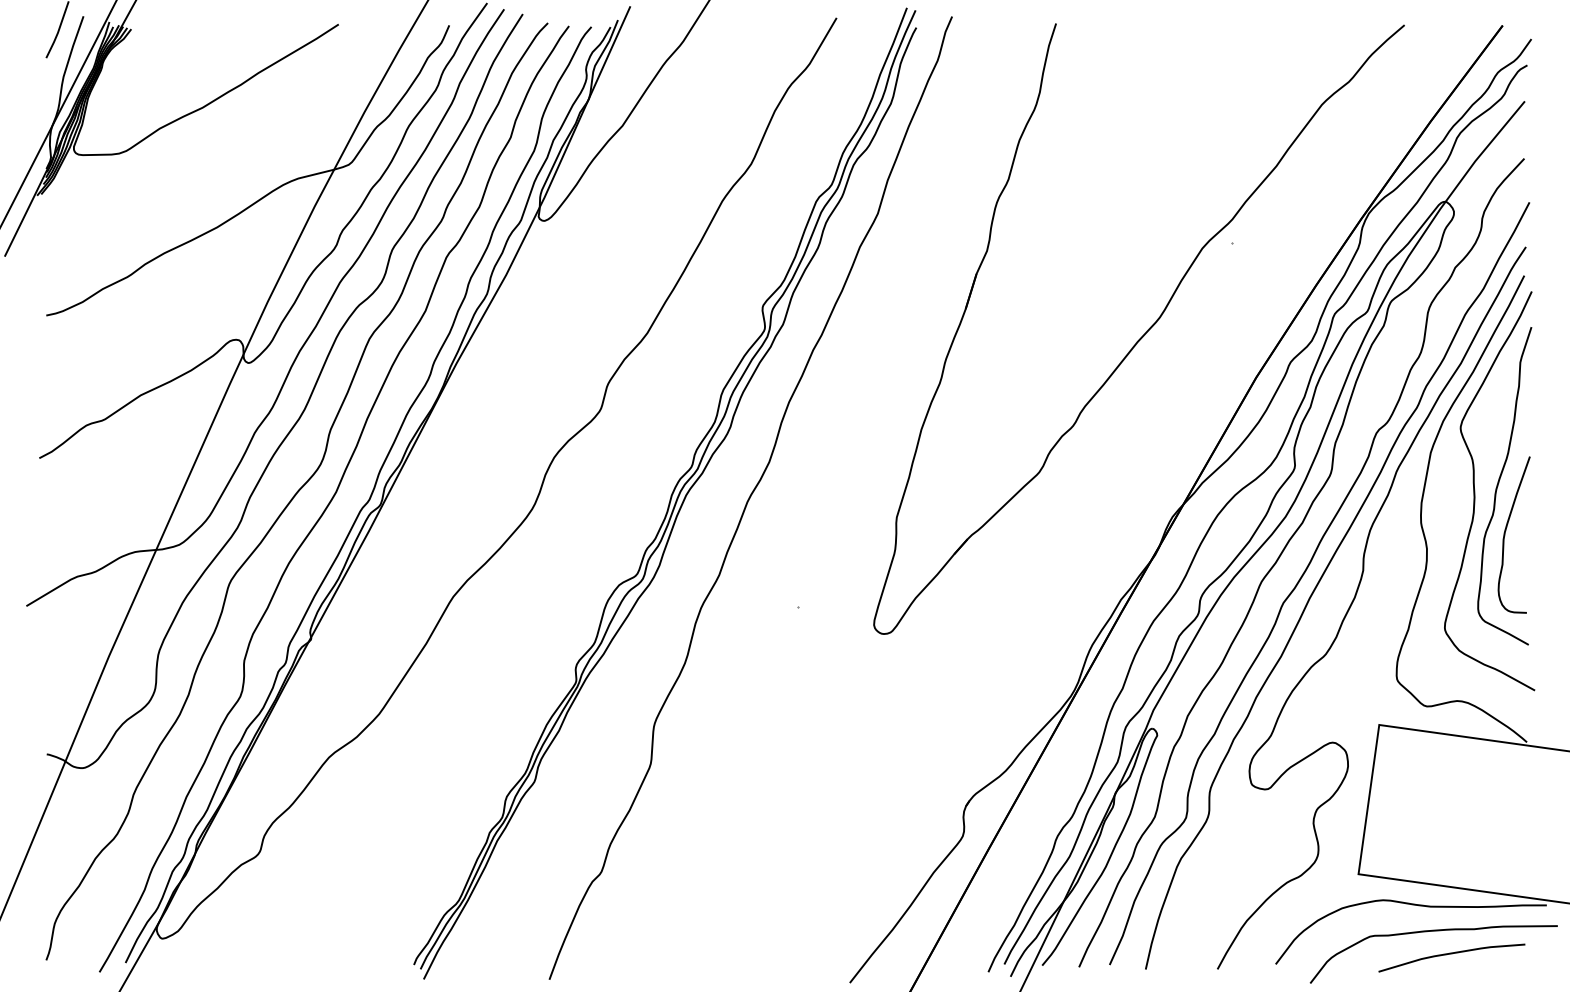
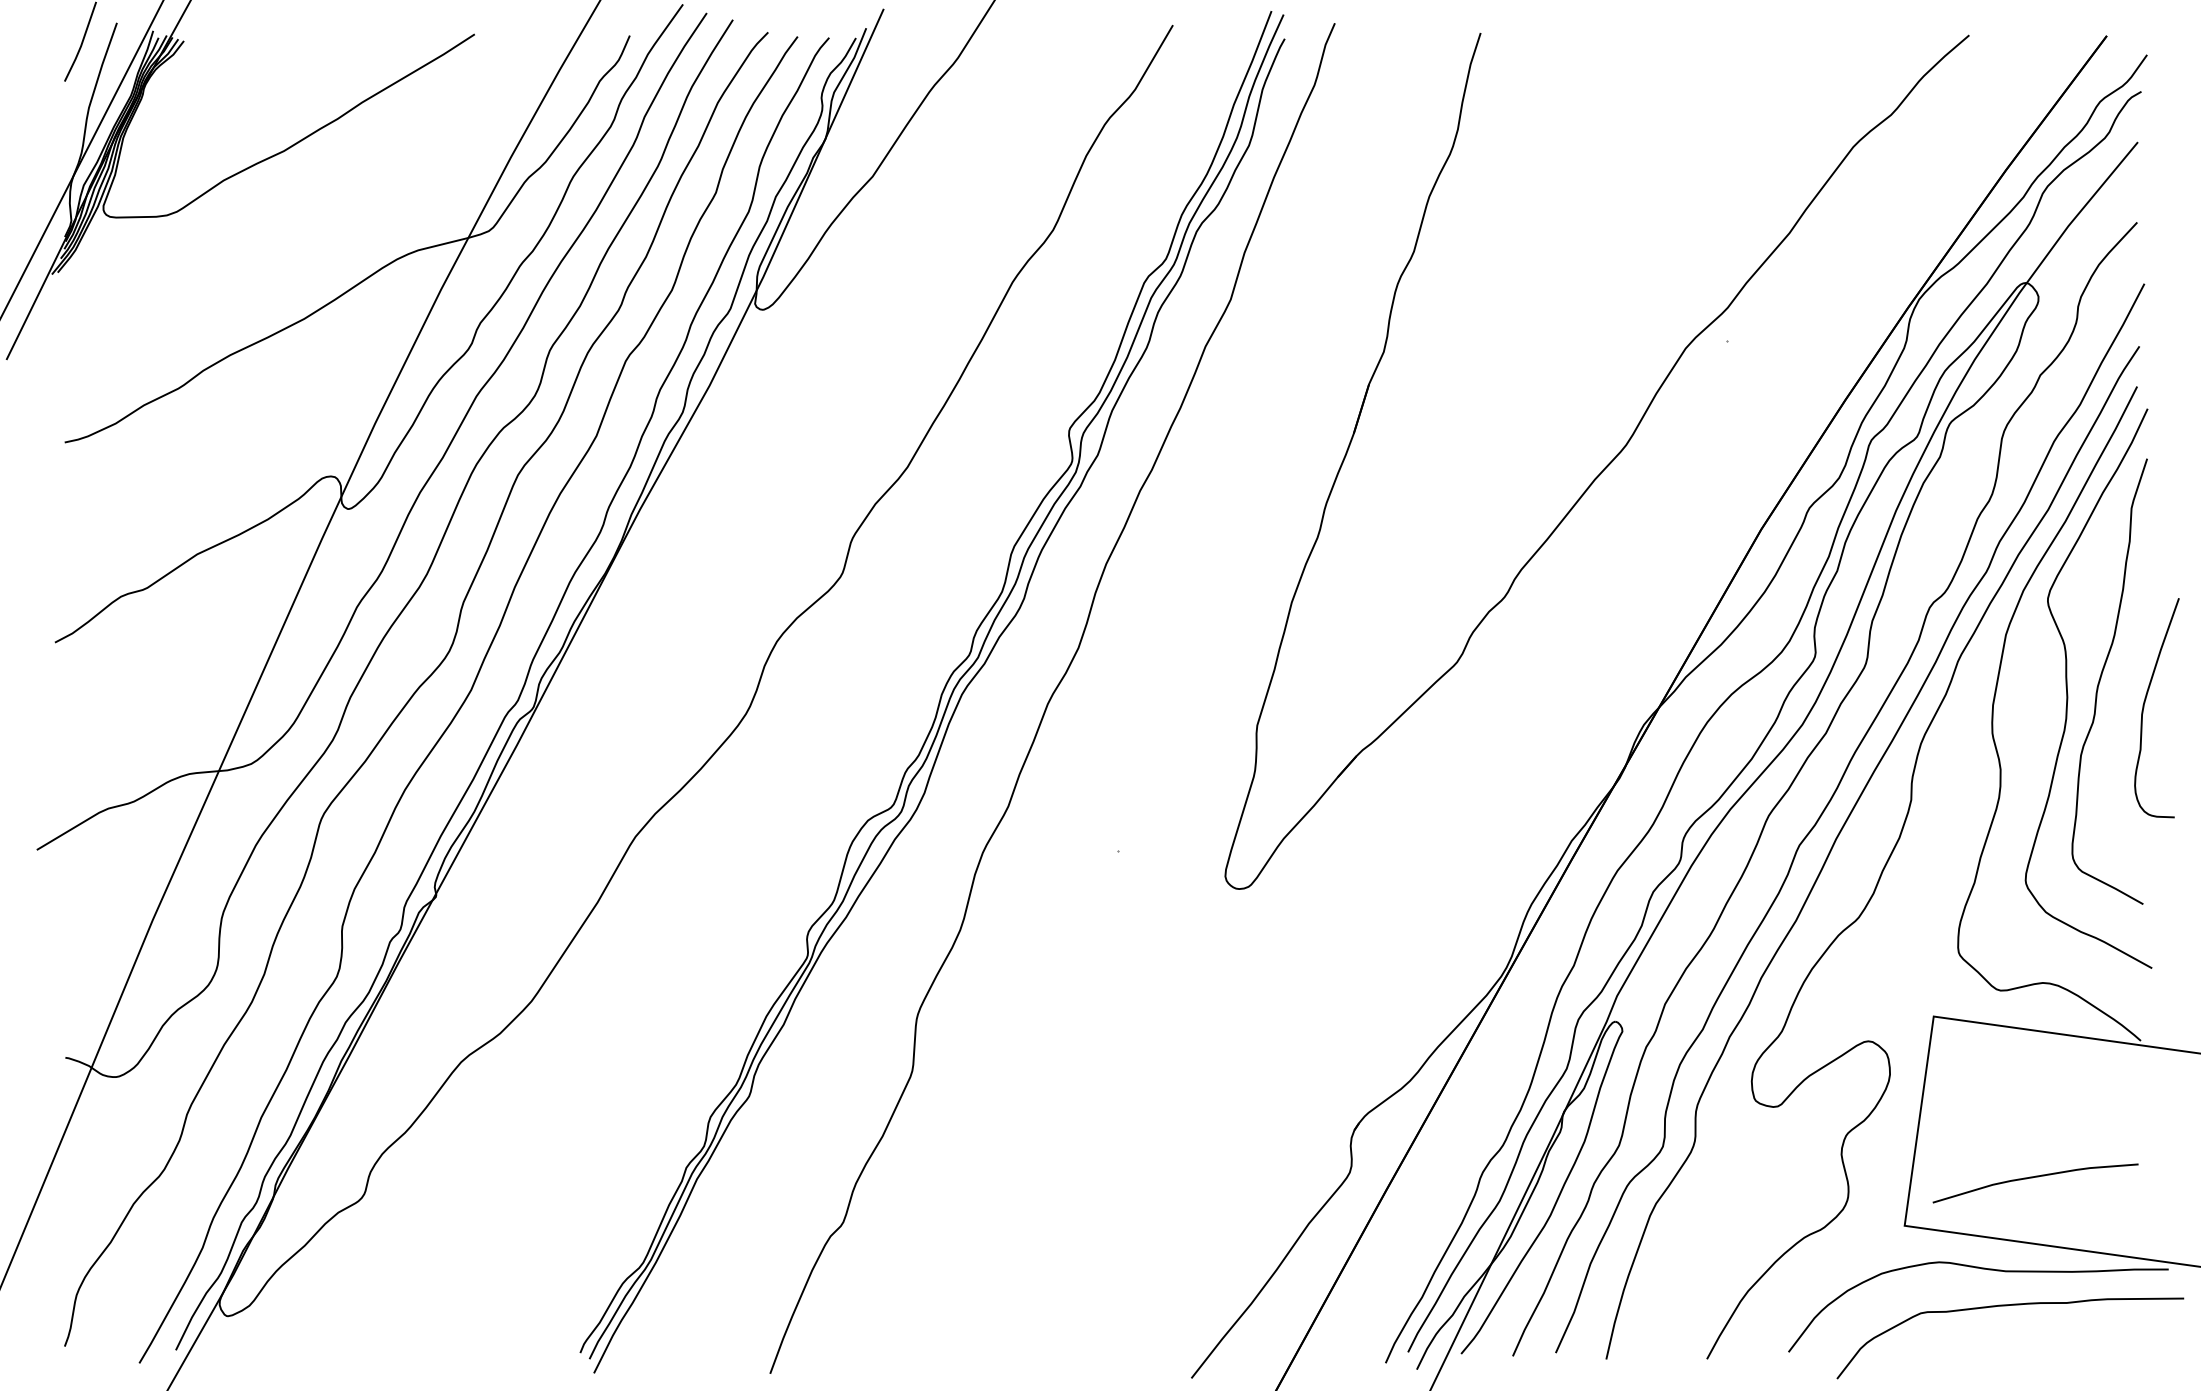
curve: (1505, 535) -> (2144, 708), moved
curve: (1449, 954) -> (2032, 1178), moved

